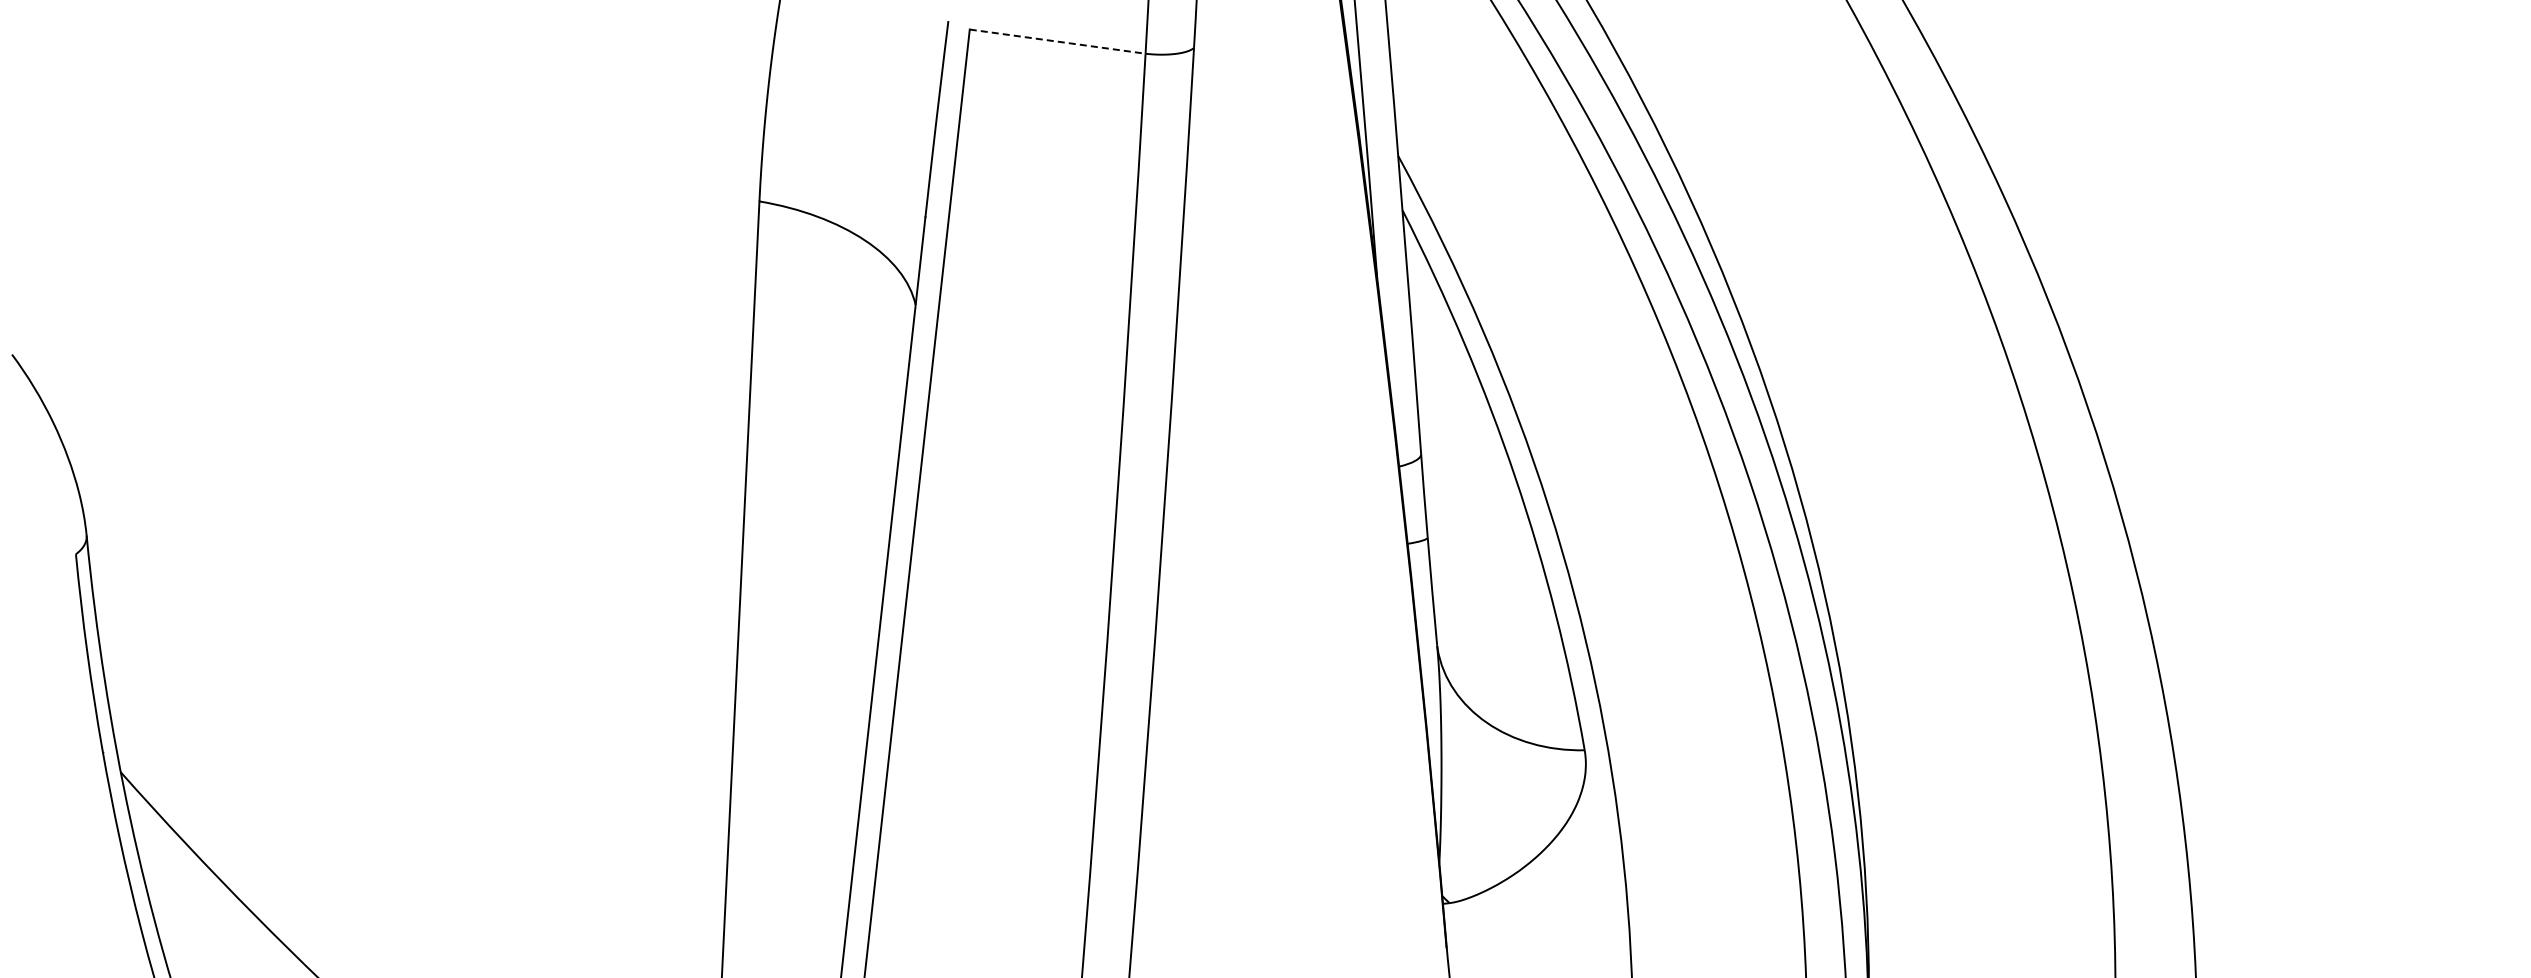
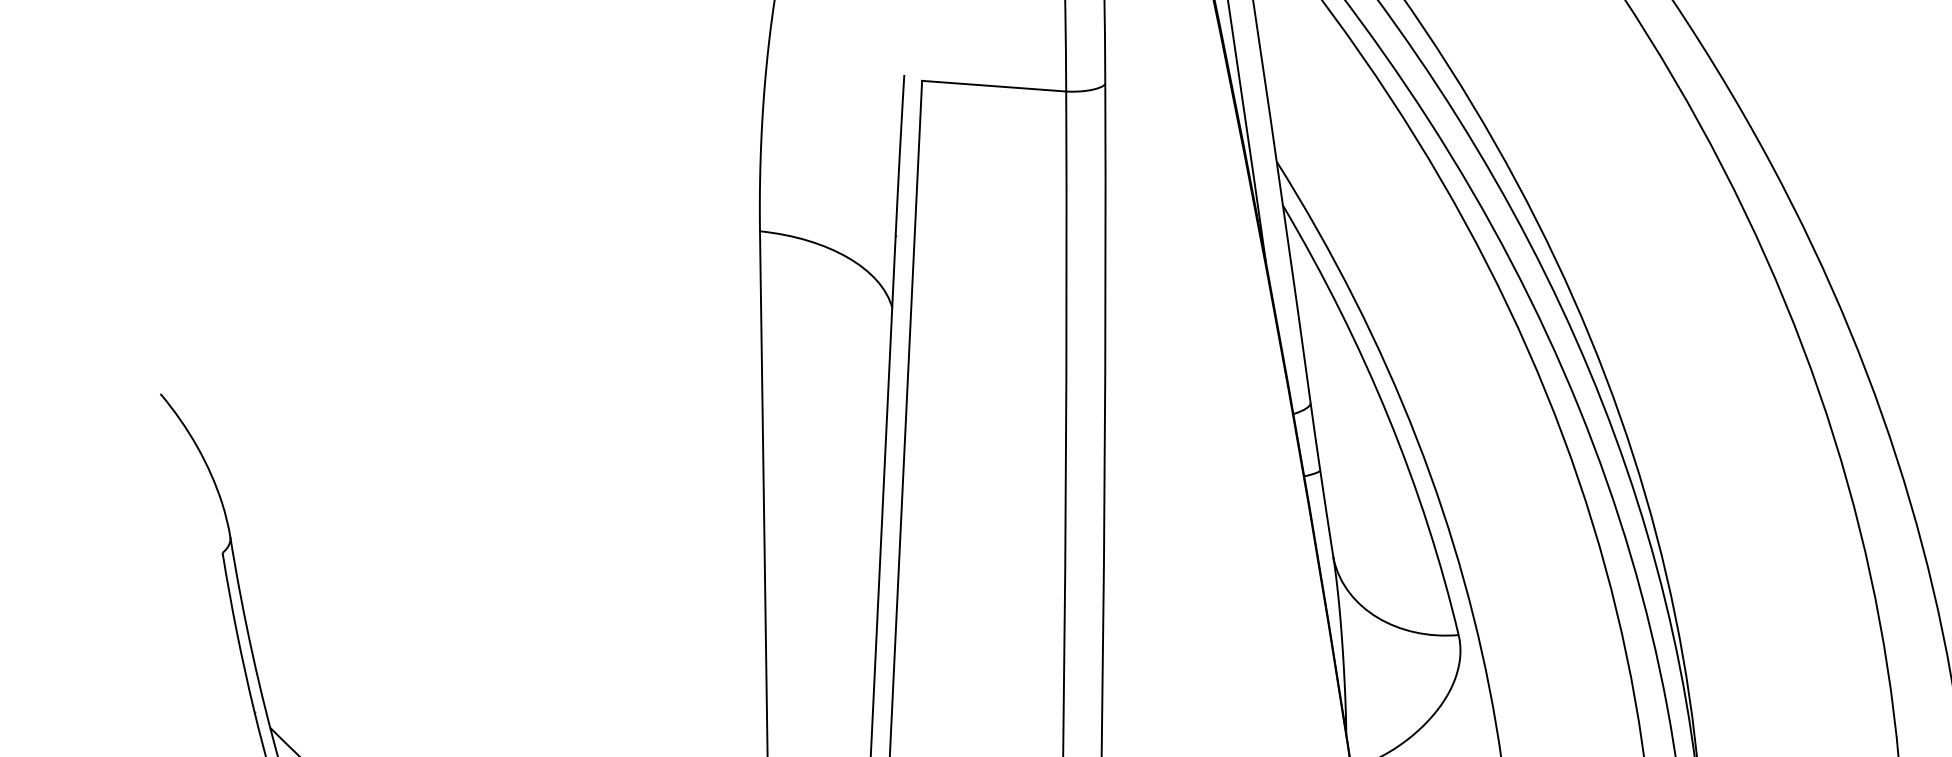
line: (1057, 41) -> (994, 86), dashed -> solid

